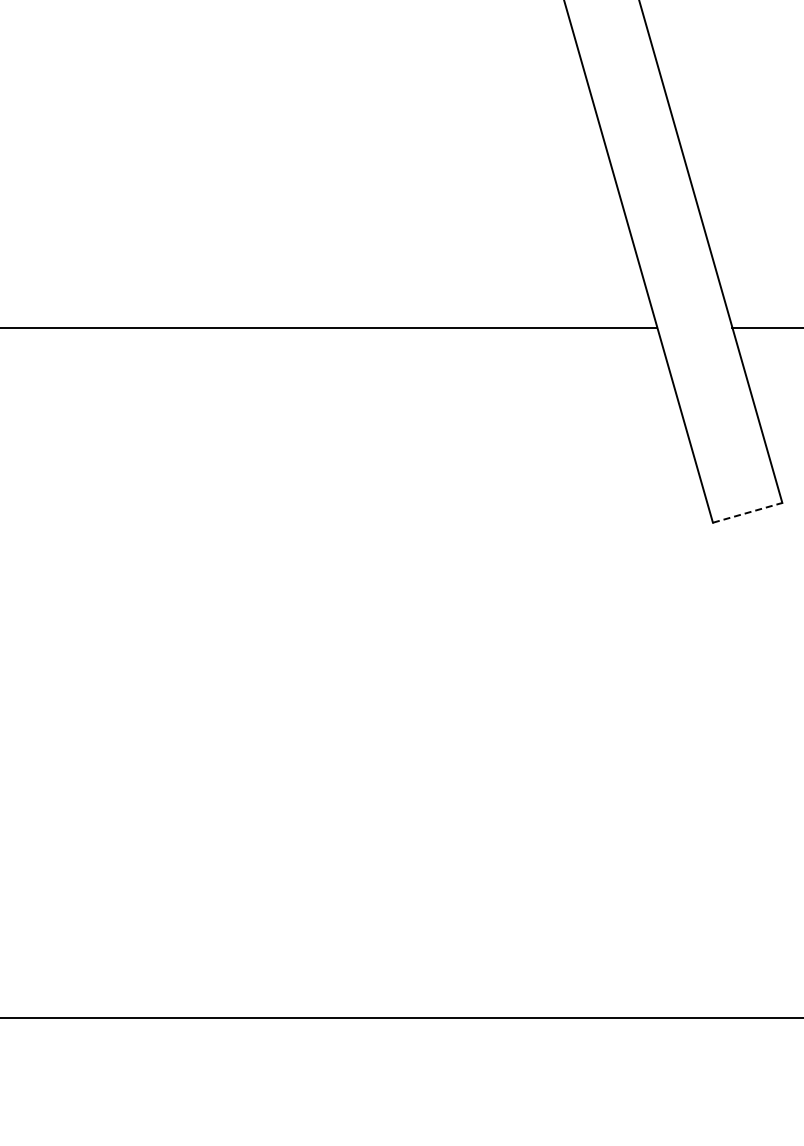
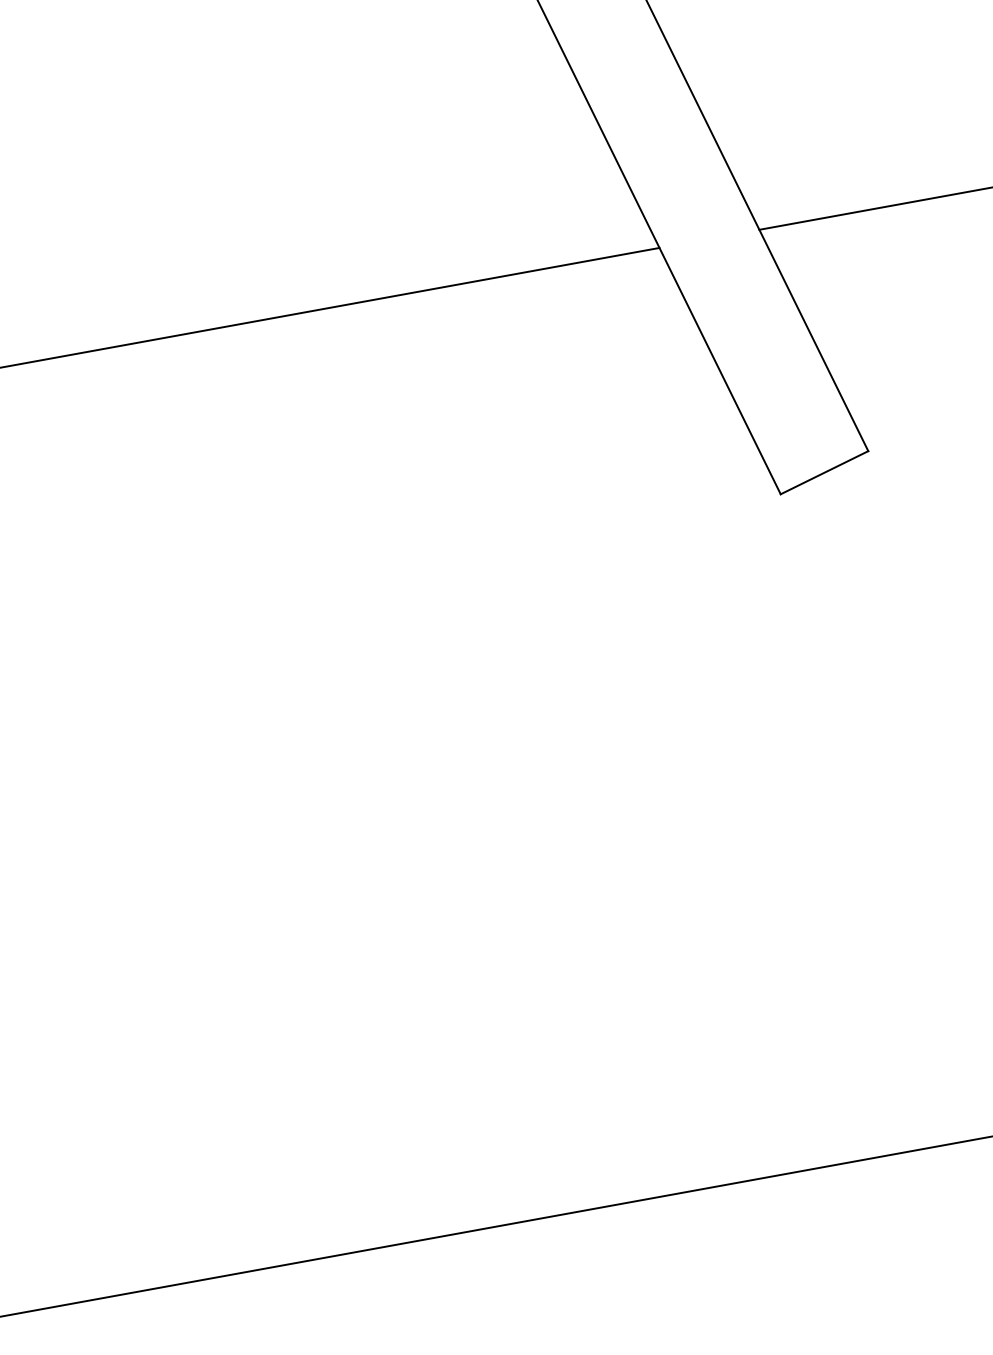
line: (748, 512) -> (825, 472), dashed -> solid

